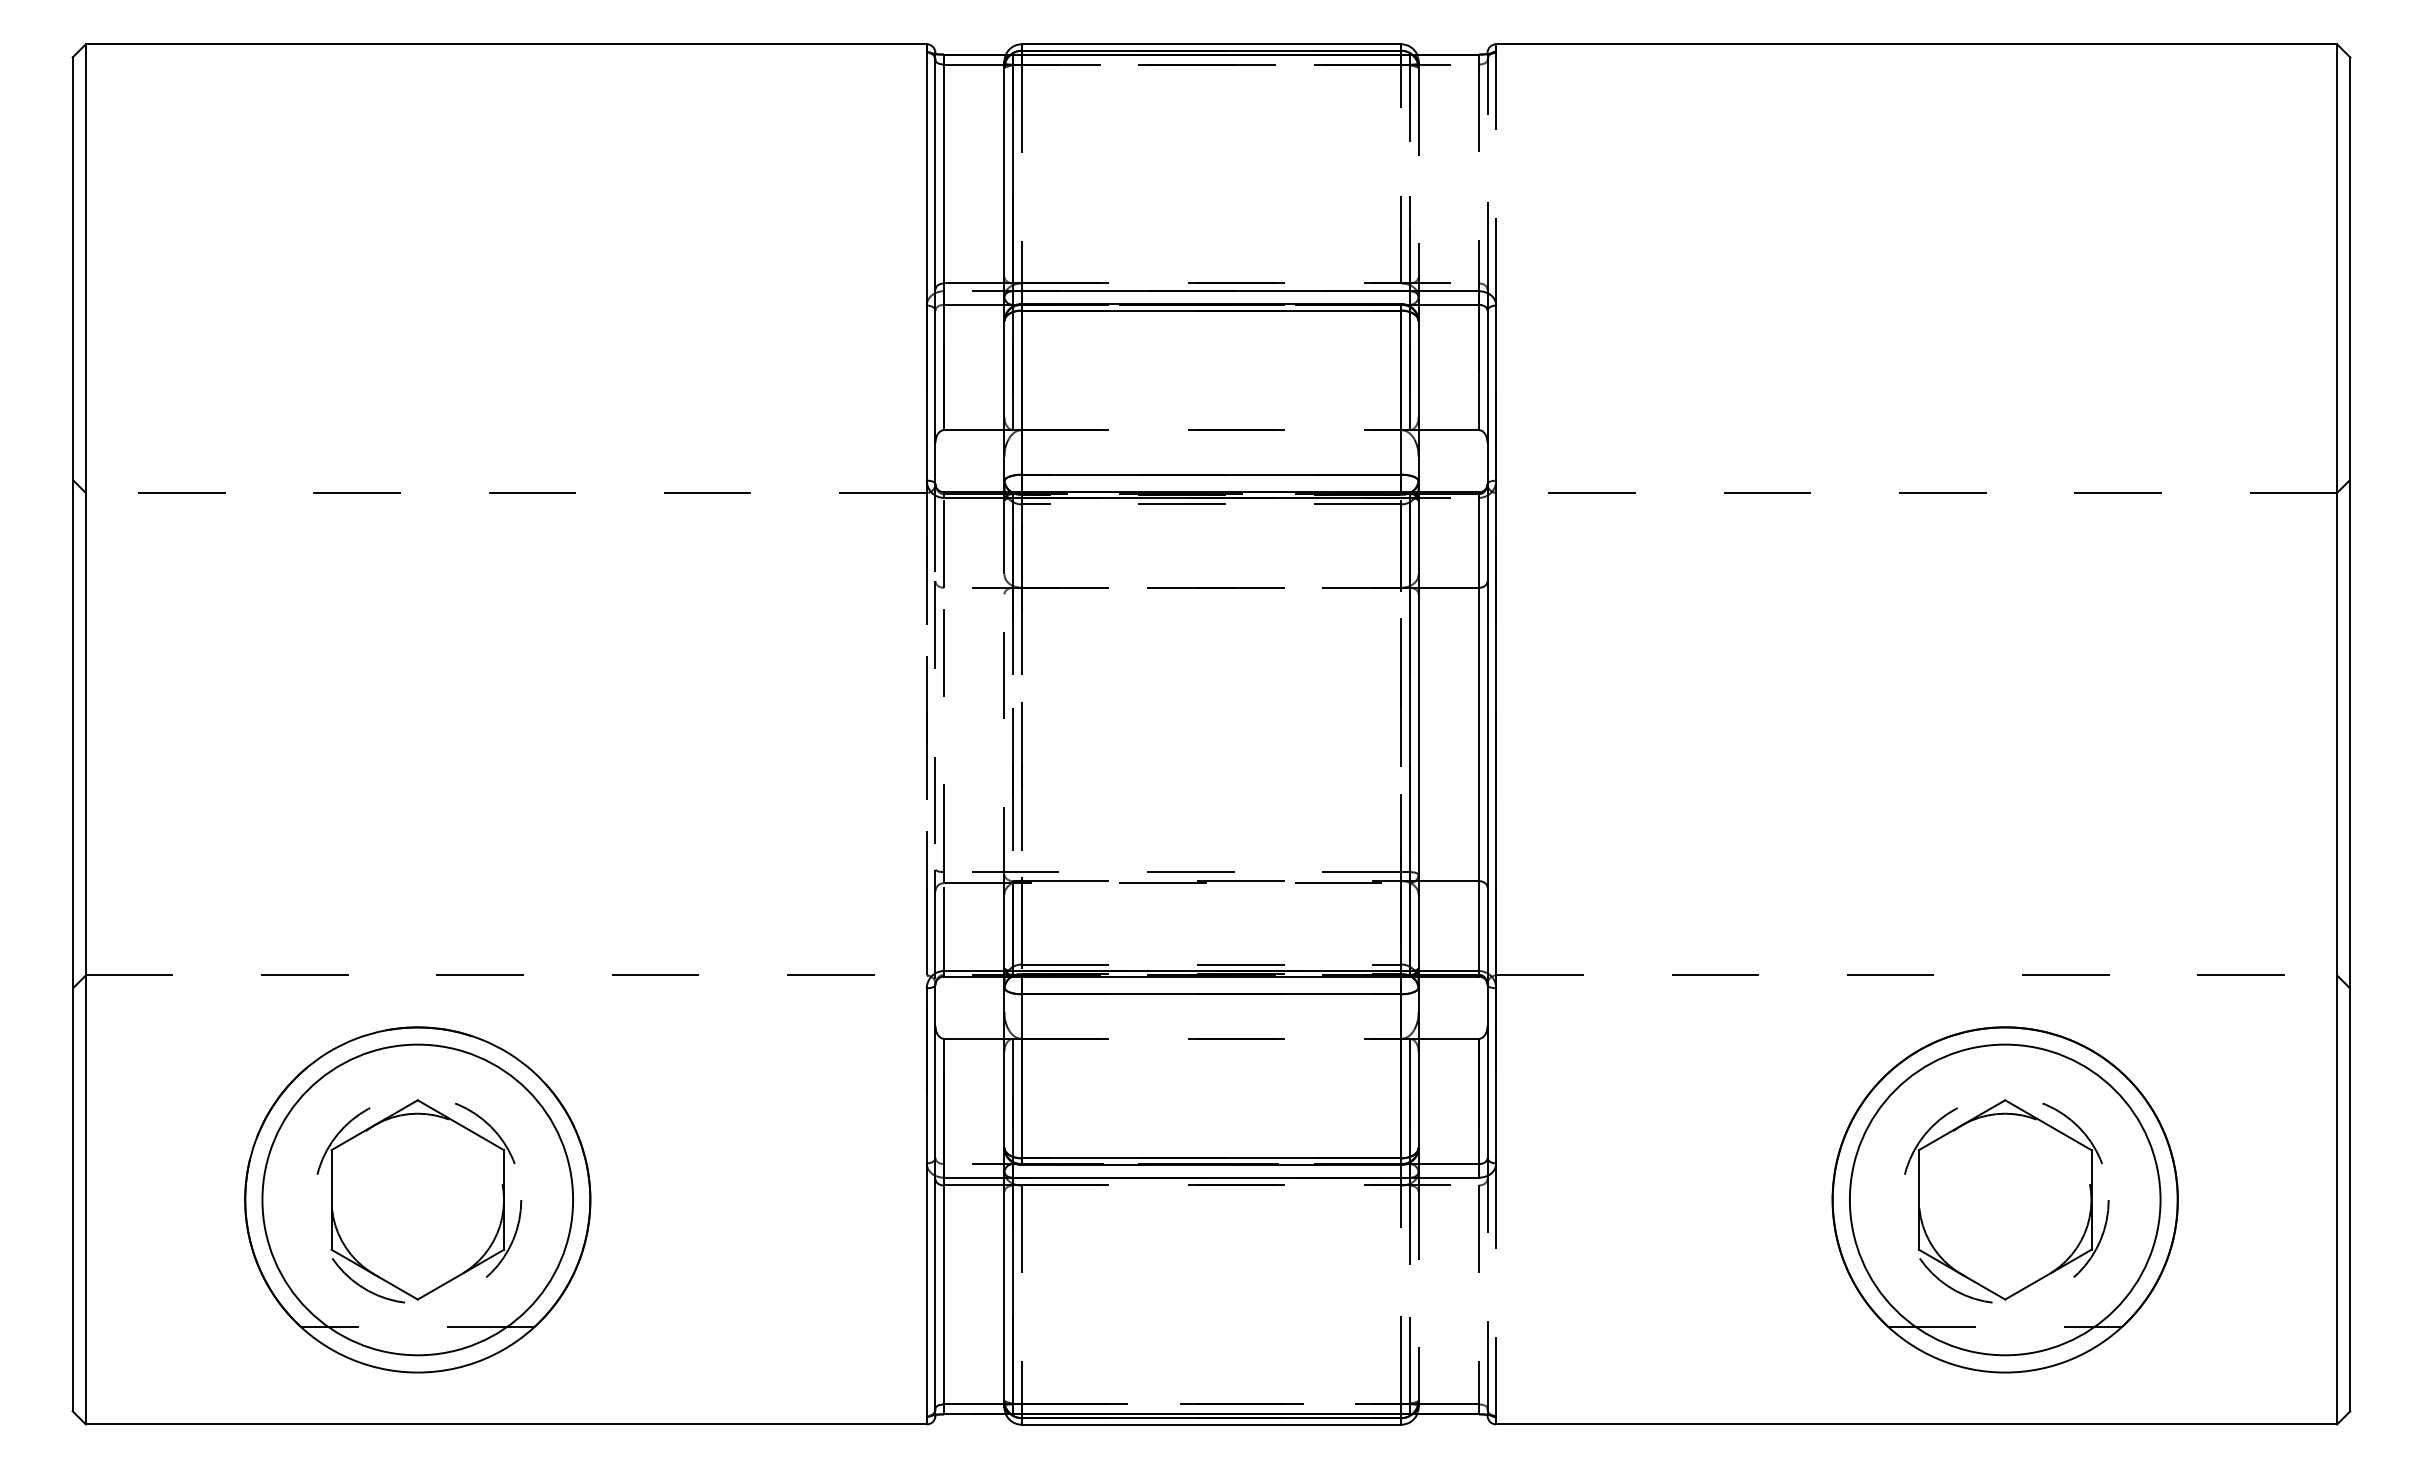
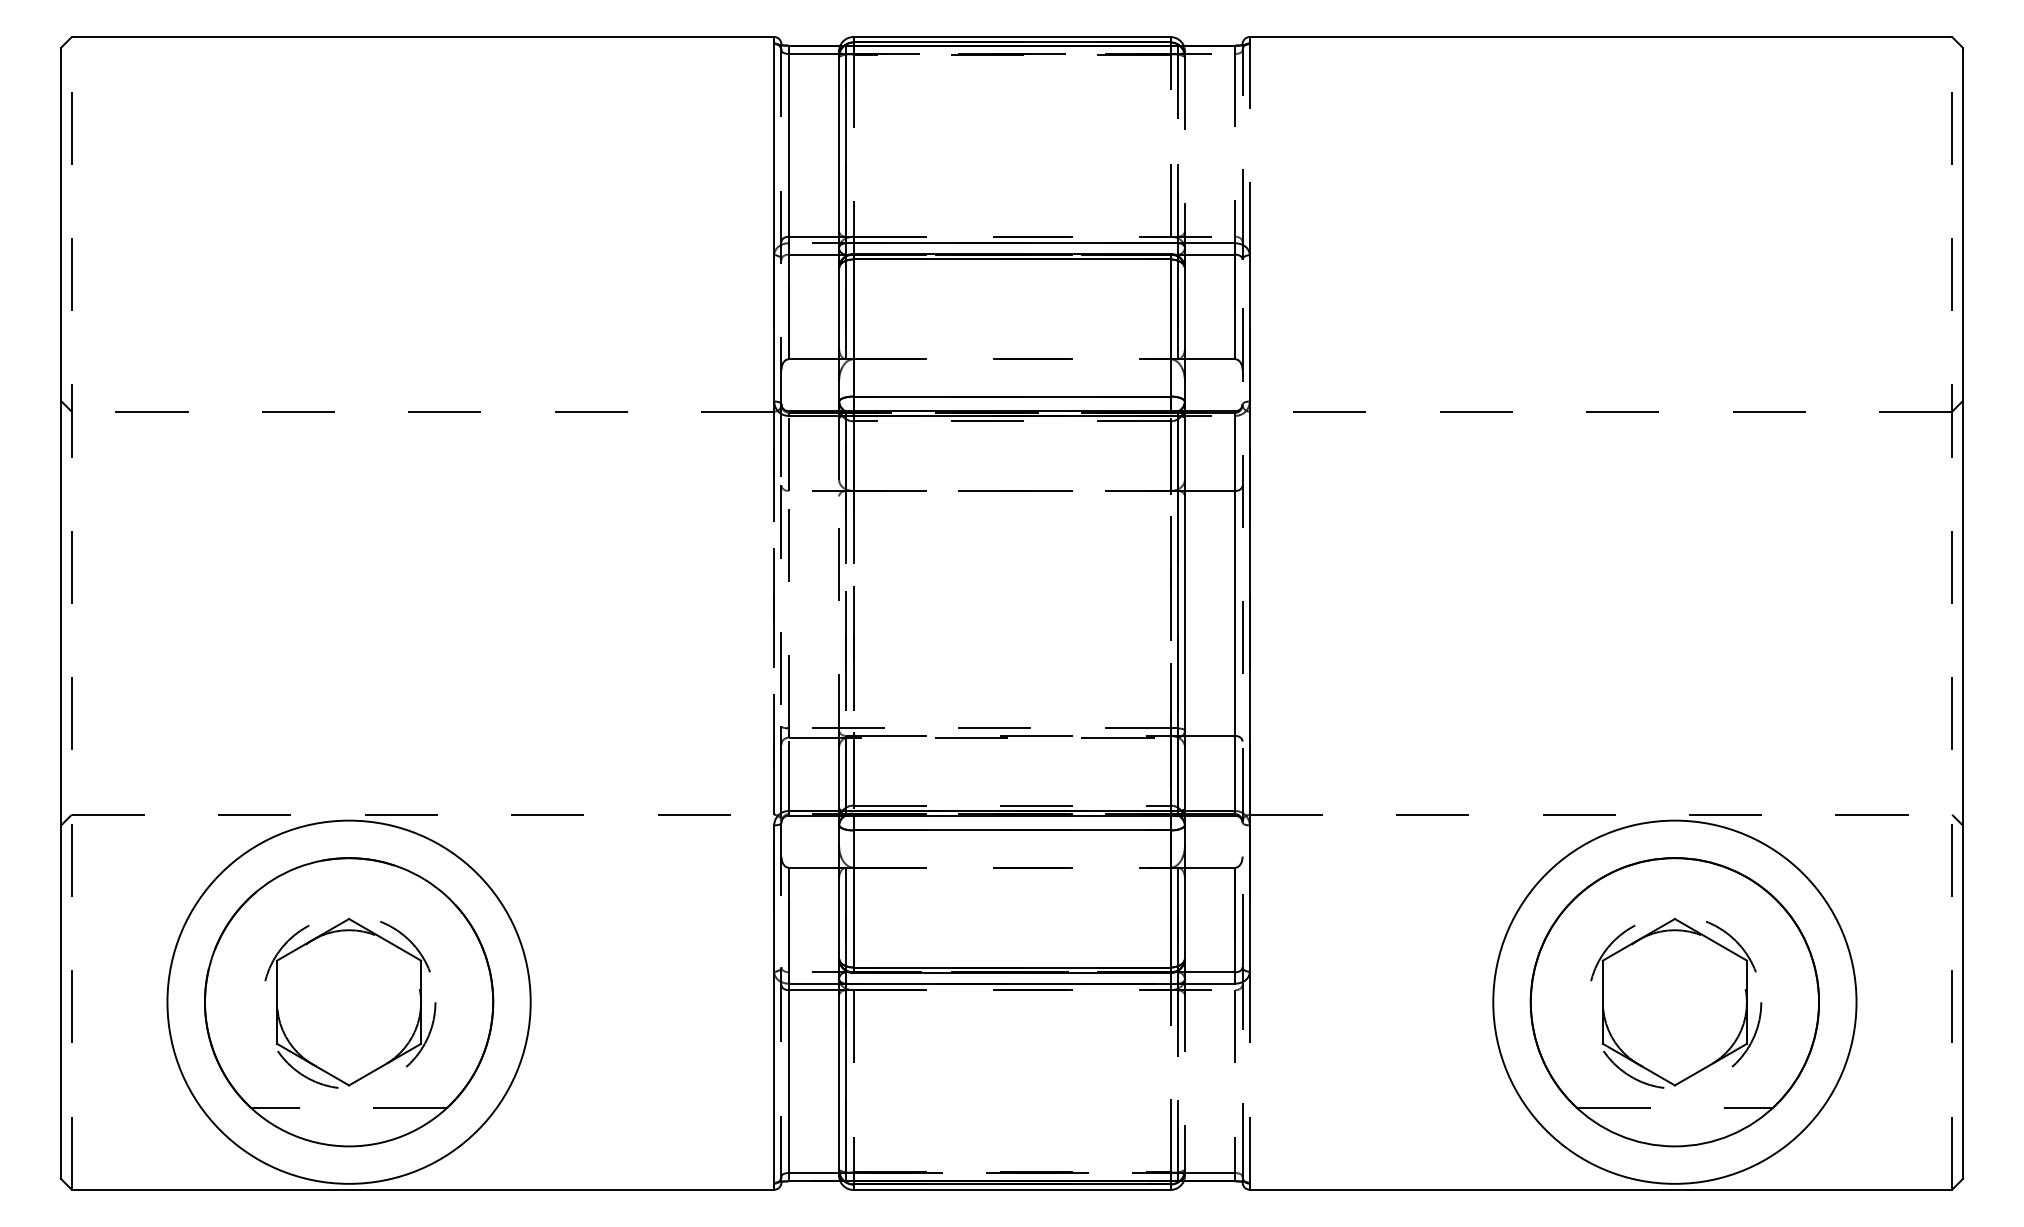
line: (935, 268) -> (781, 224), solid -> dashed
line: (85, 733) -> (71, 612), solid -> dashed
line: (2337, 733) -> (1952, 612), solid -> dashed
line: (1487, 734) -> (1242, 613), solid -> dashed
circle: (417, 1199) -> (348, 1001), size x1.4
circle: (2004, 1199) -> (1674, 1001), size x1.4
line: (935, 1200) -> (781, 1002), solid -> dashed

